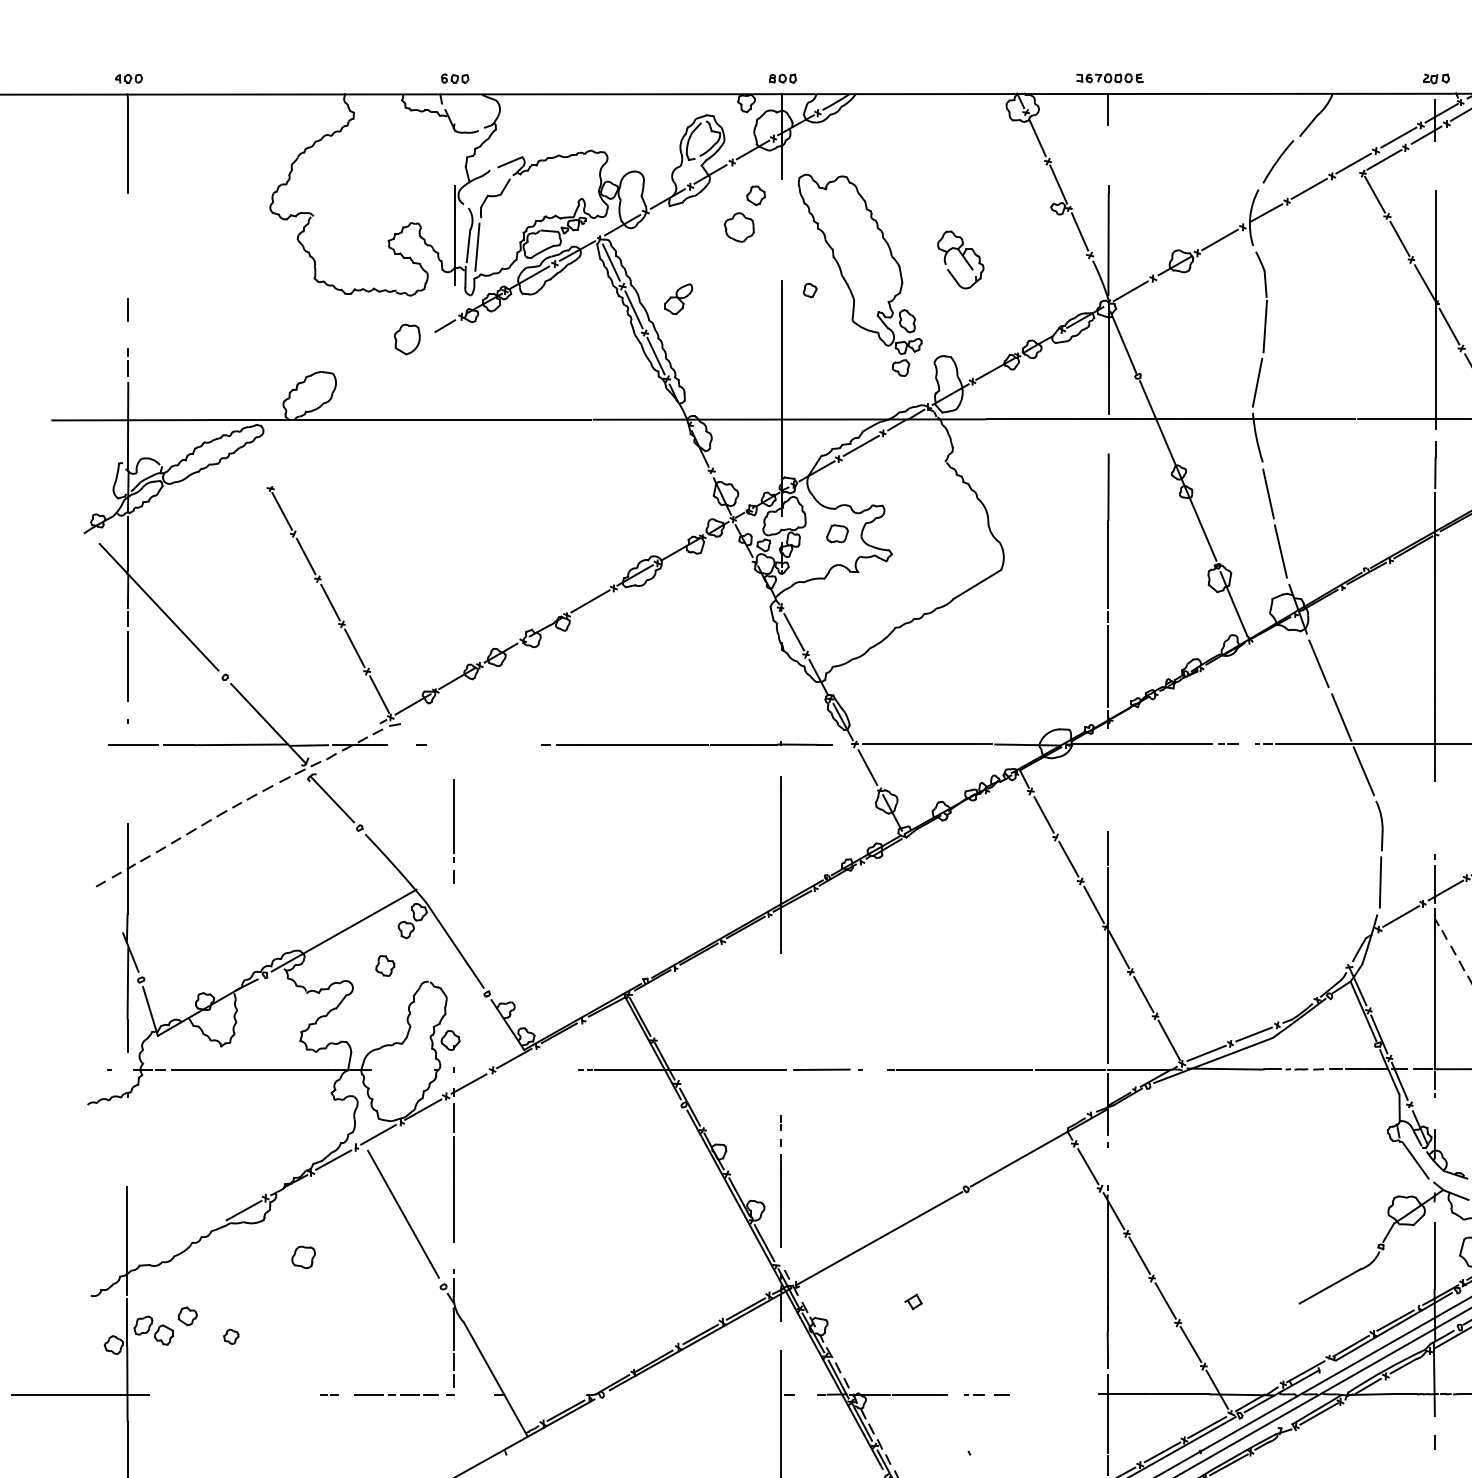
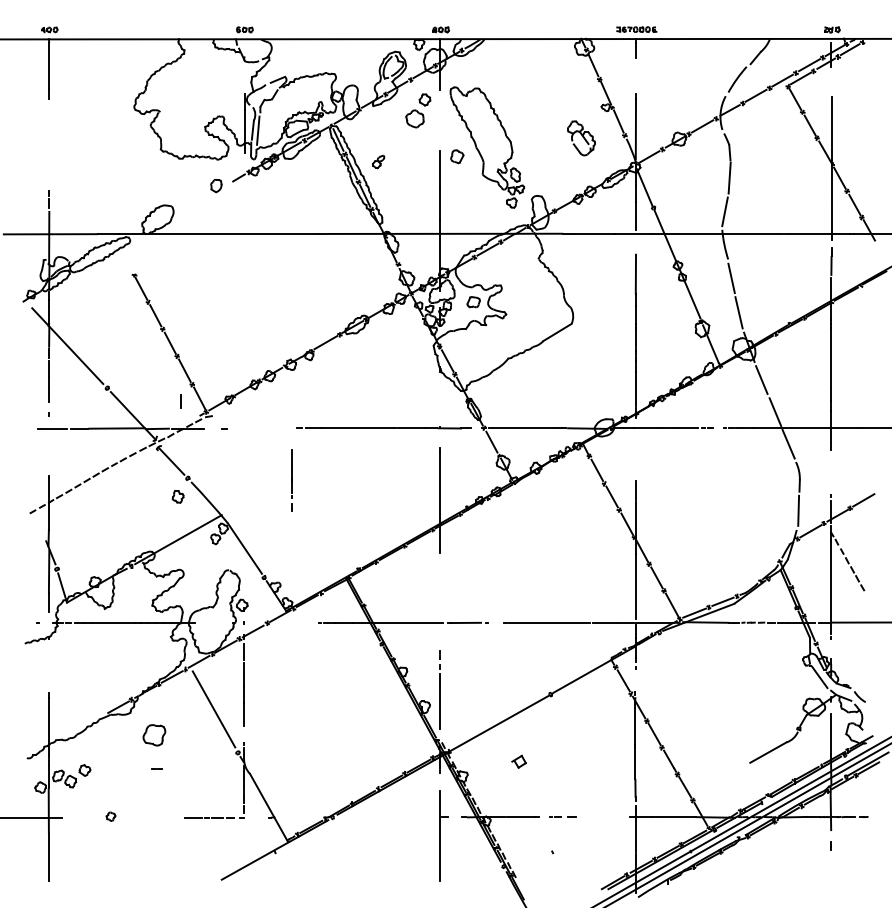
part: (960, 260) -> (581, 138), moved
part: (810, 290) -> (457, 156), size x1.6
part: (678, 298) -> (378, 161), size x0.7
line: (126, 310) -> (180, 401), moved
part: (407, 338) -> (216, 185), size x0.7
line: (452, 831) -> (291, 480), moved
part: (384, 965) -> (177, 496), moved
part: (302, 1256) -> (153, 734), size x1.6
part: (914, 1301) -> (519, 761), size x1.4
part: (230, 1336) -> (110, 816), moved
line: (329, 1394) -> (156, 768), moved

